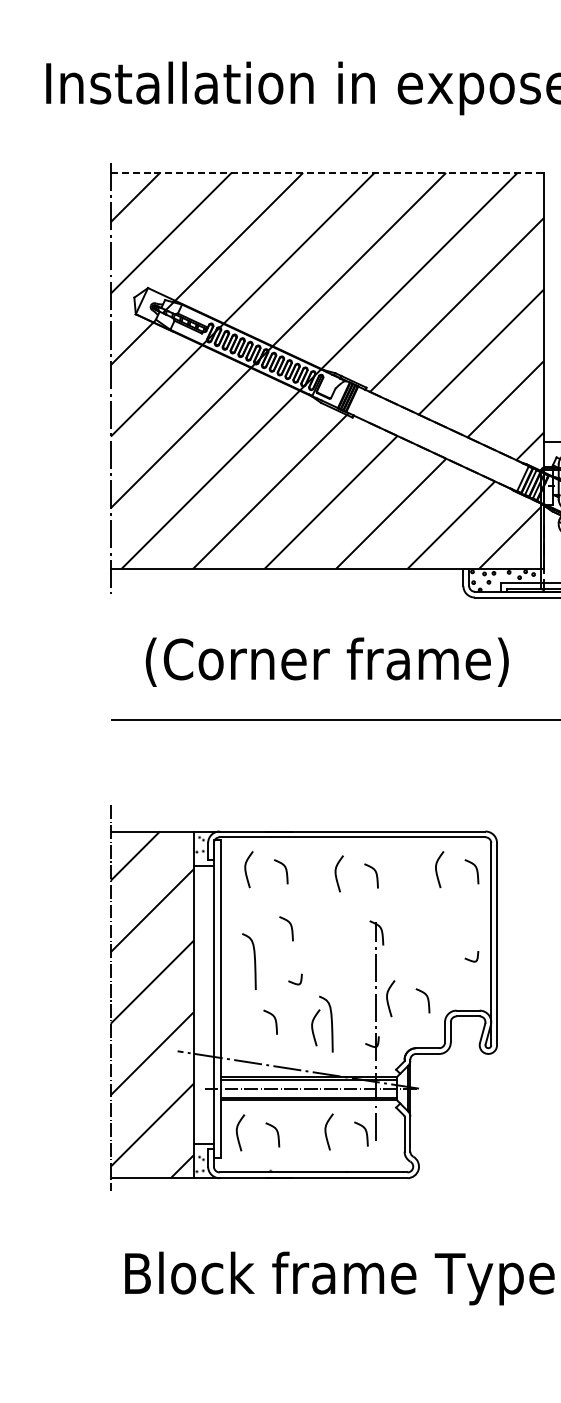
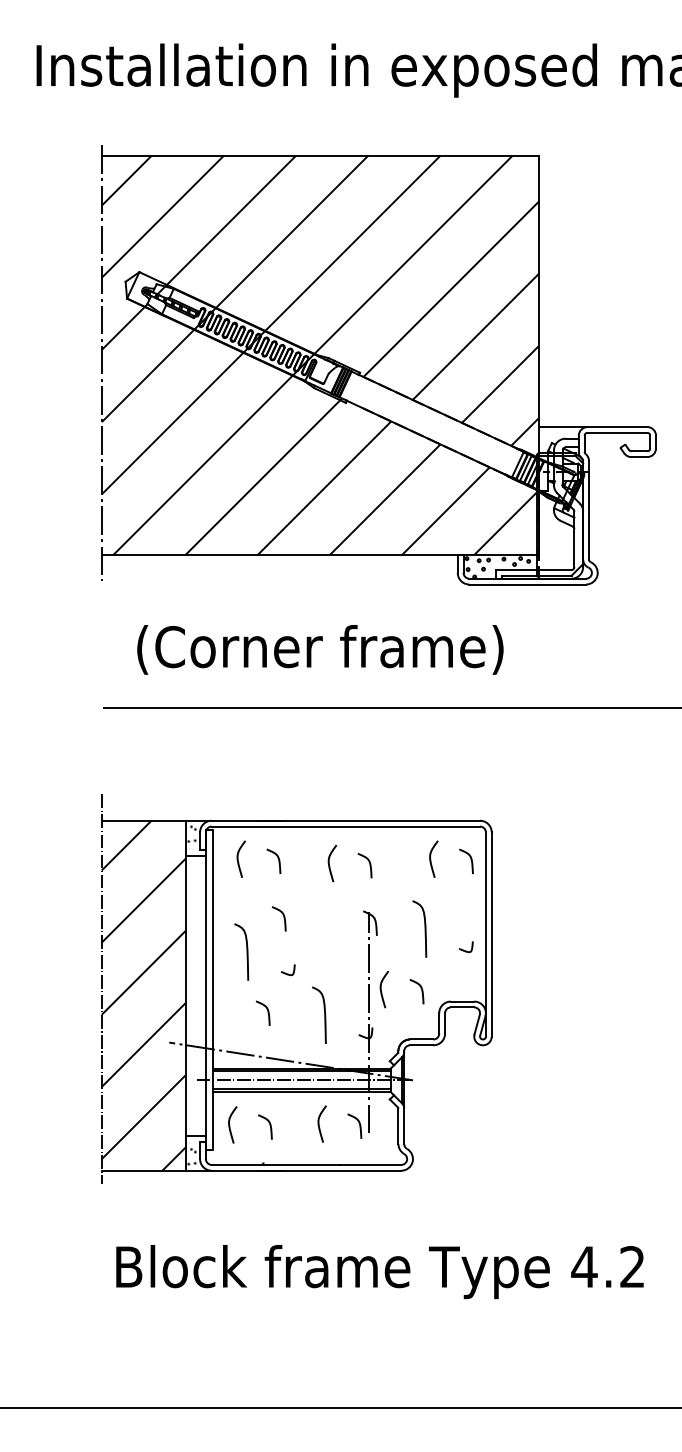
line: (327, 172) -> (320, 155), dashed -> solid
curve: (430, 938) -> (424, 928), added
curve: (313, 1028) -> (306, 1019), removed

